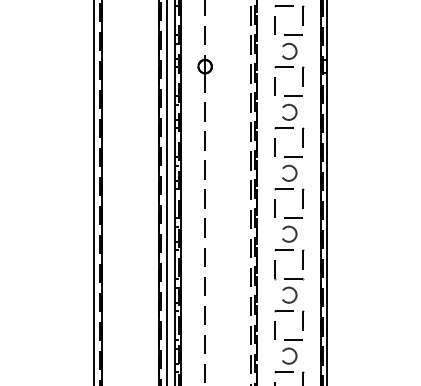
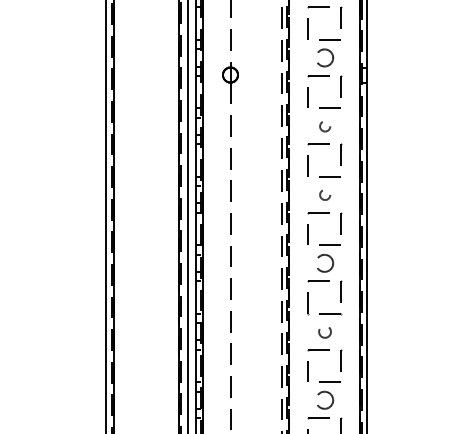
circle: (289, 112) -> (325, 126), size x0.6
circle: (289, 172) -> (325, 194), size x0.6
circle: (289, 294) -> (325, 331), size x0.7

